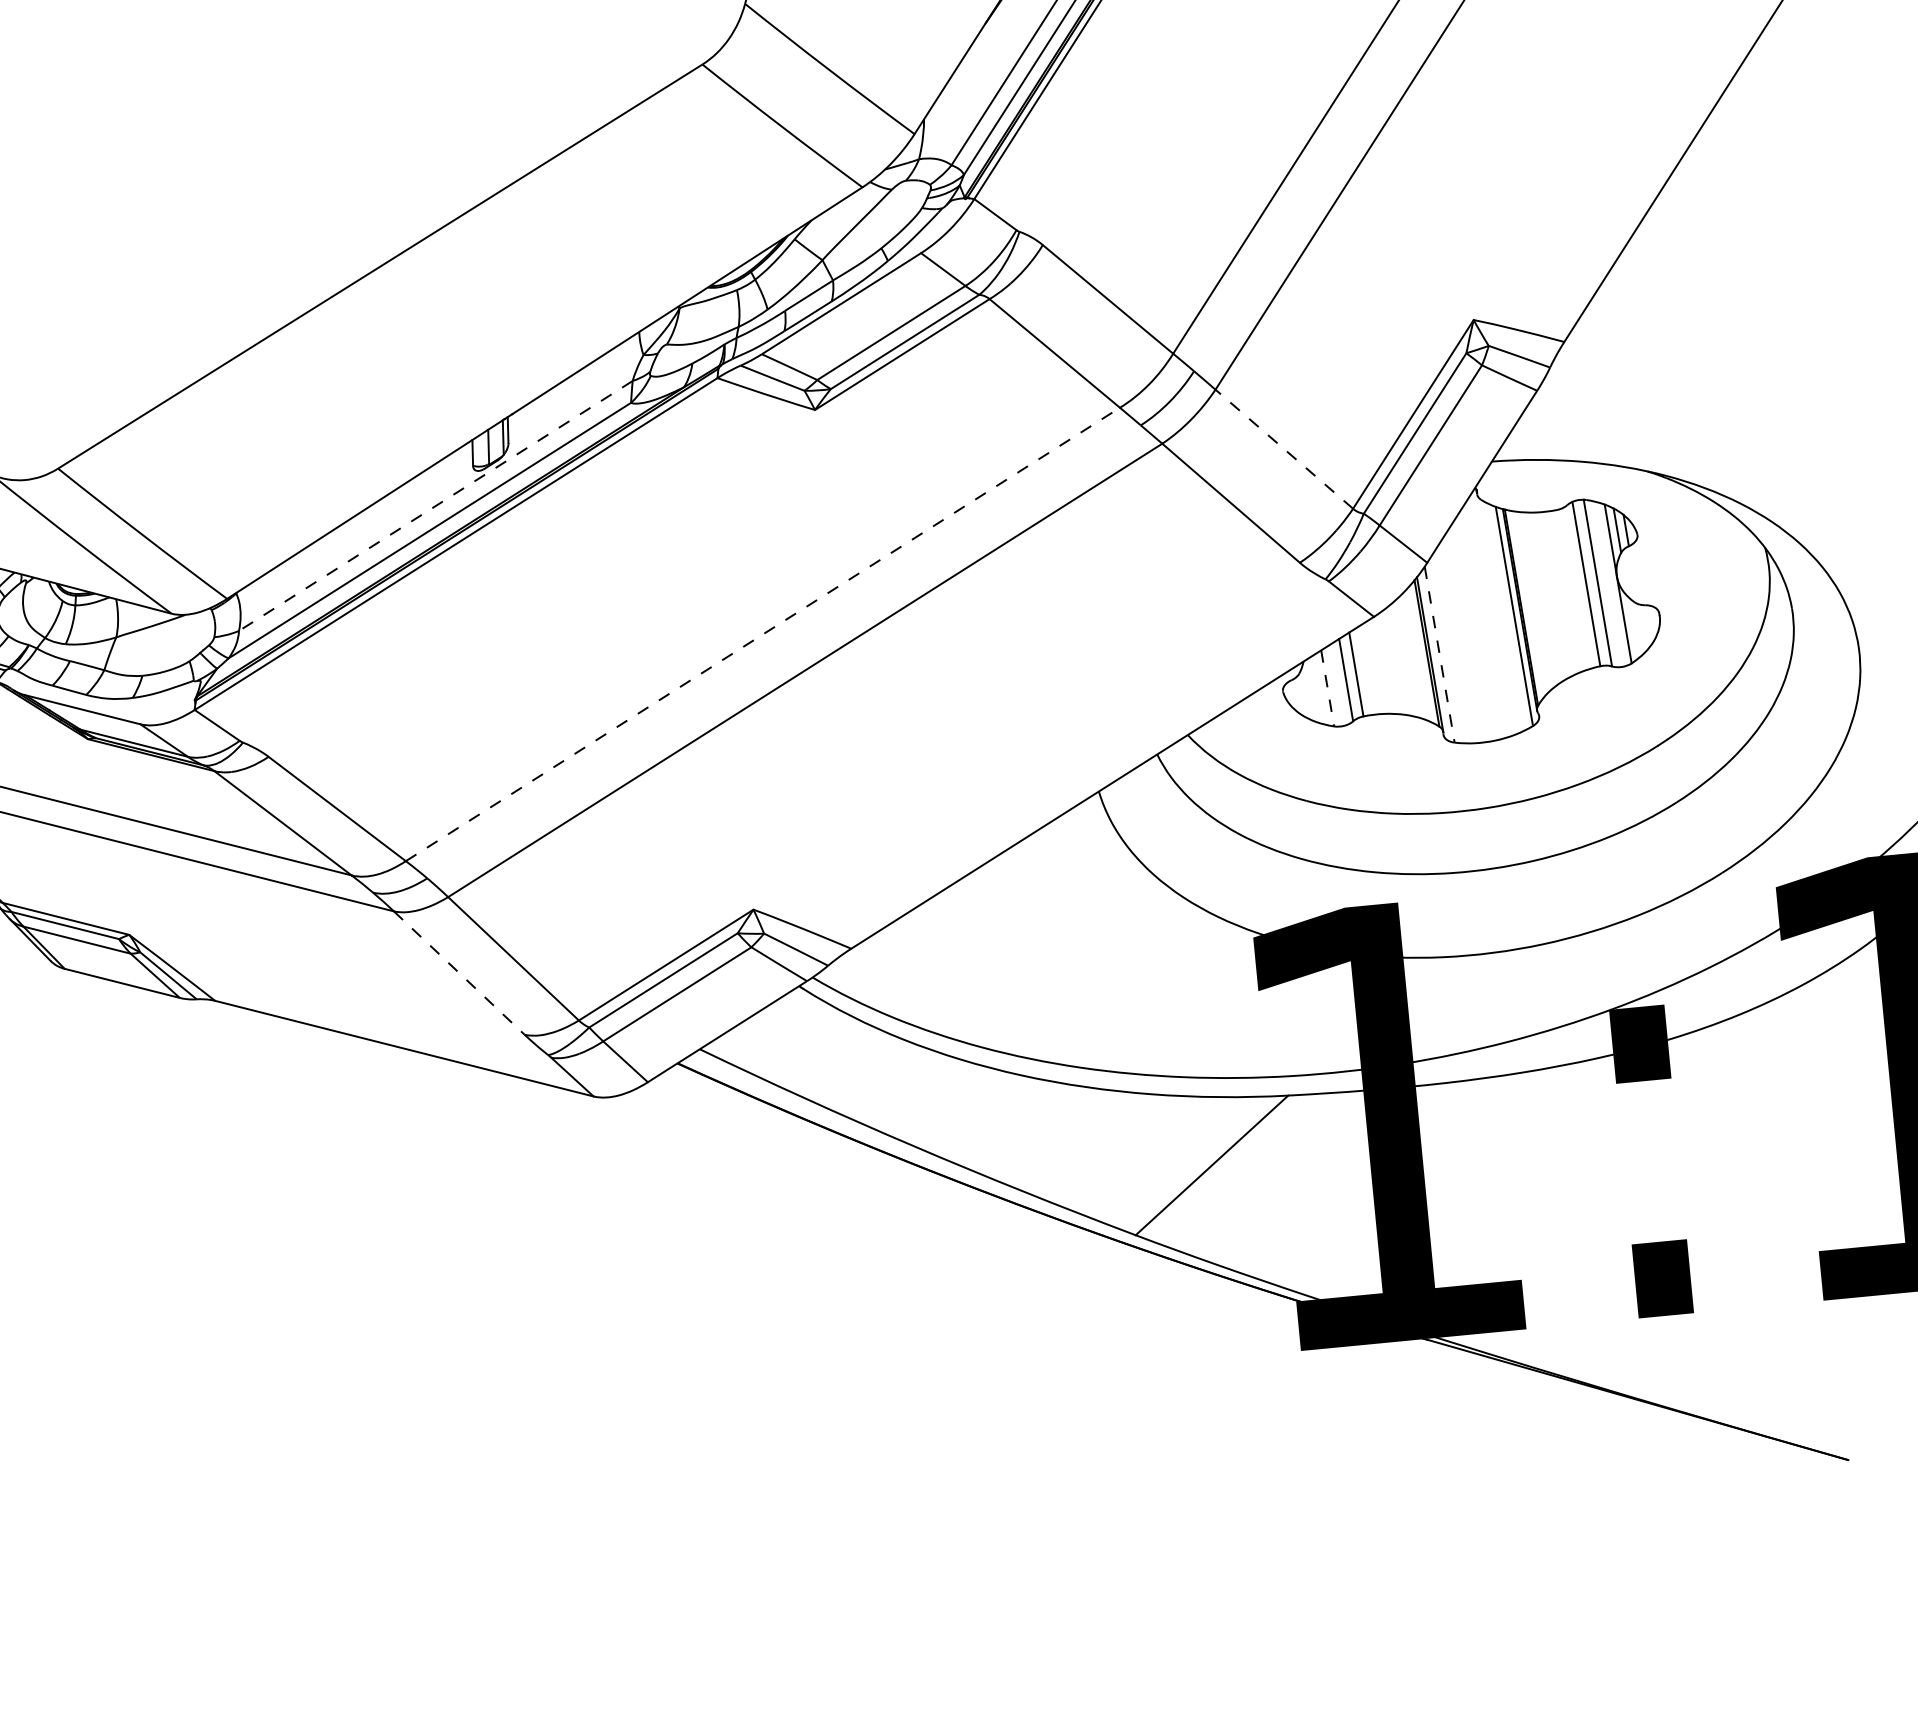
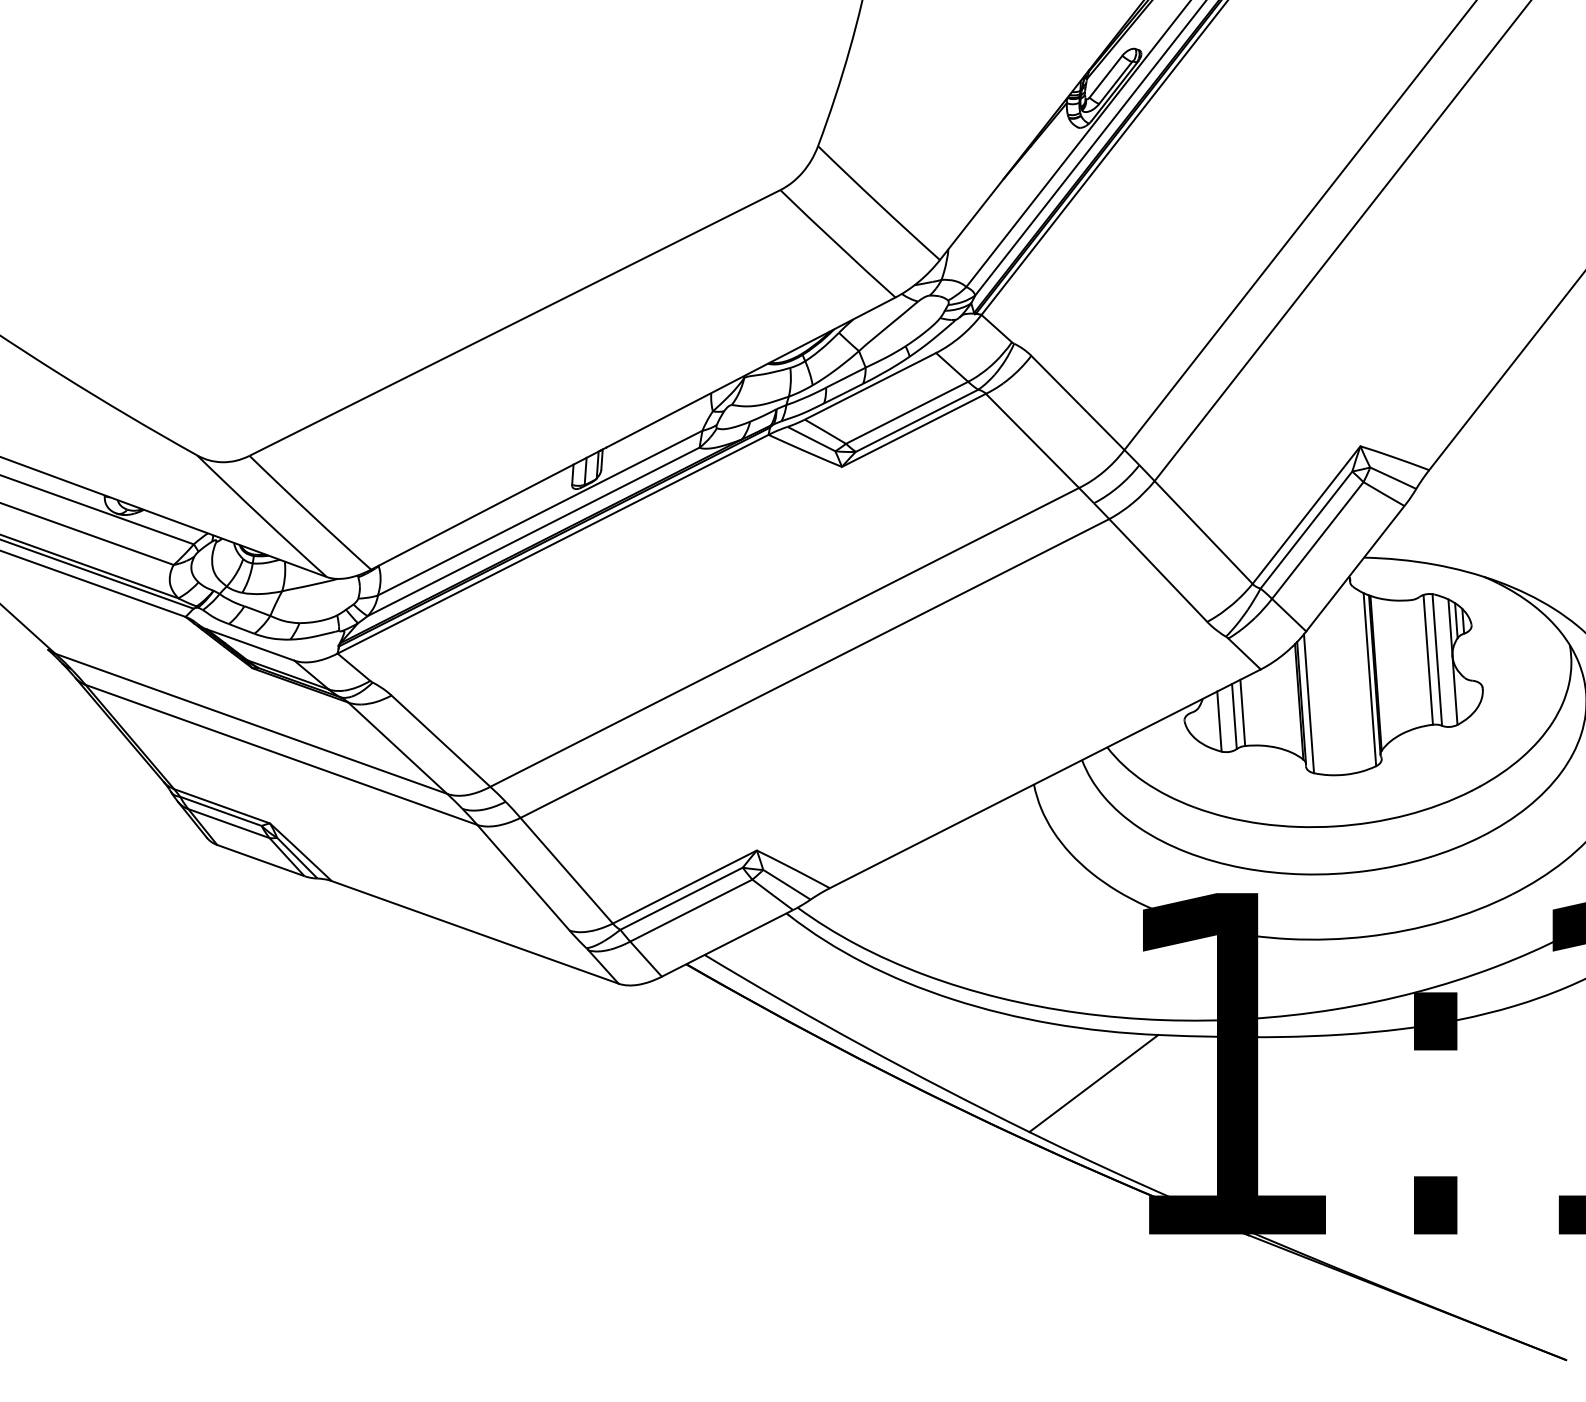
line: (1284, 449) -> (1203, 532), dashed -> solid
line: (436, 506) -> (540, 513), dashed -> solid
line: (763, 634) -> (785, 637), dashed -> solid
line: (1440, 654) -> (1309, 703), dashed -> solid
line: (1327, 689) -> (1219, 722), dashed -> solid
line: (459, 973) -> (523, 878), dashed -> solid

